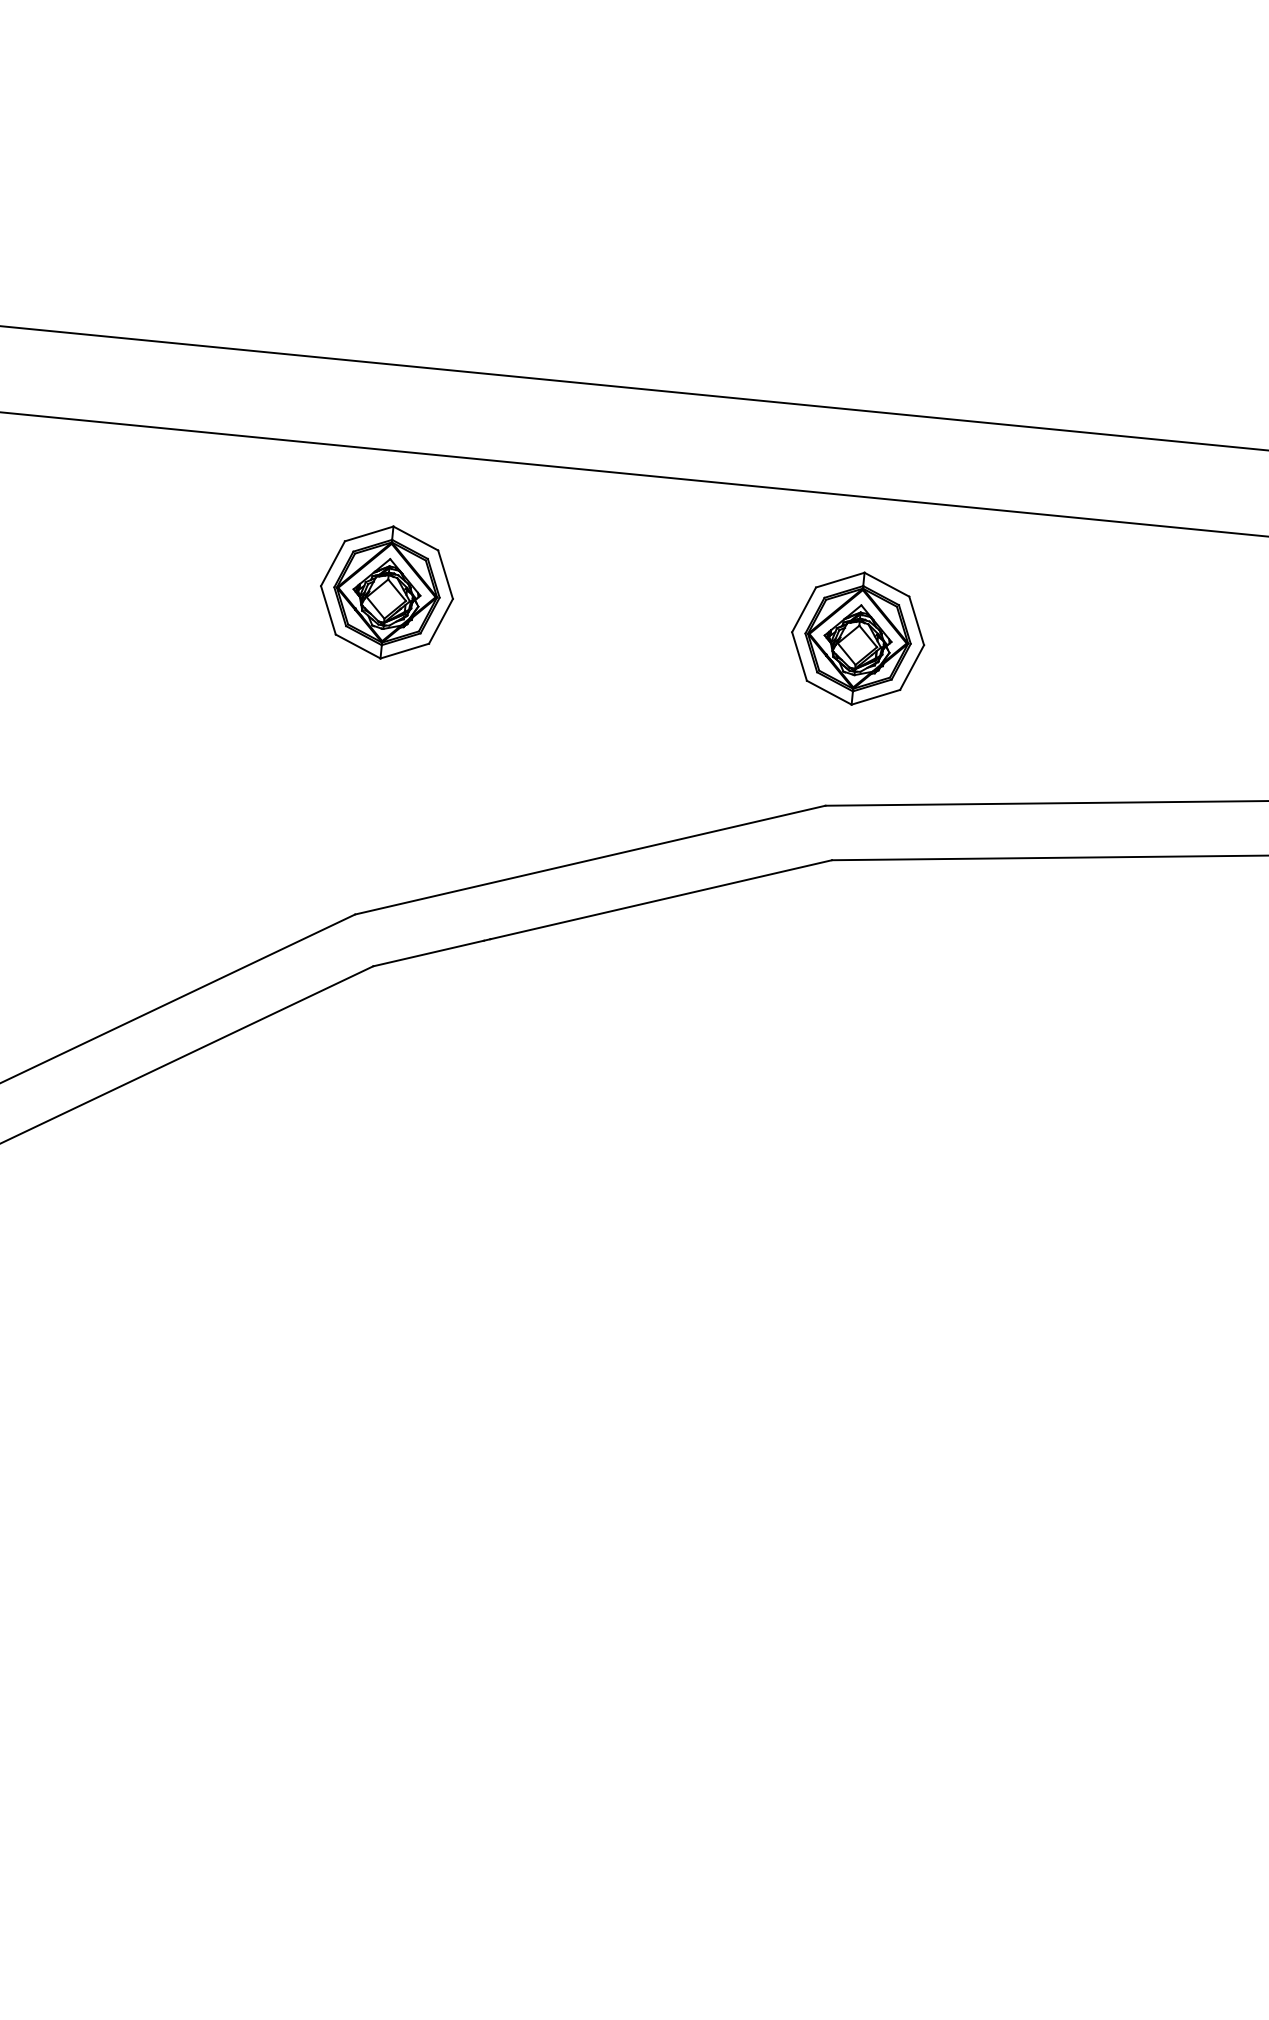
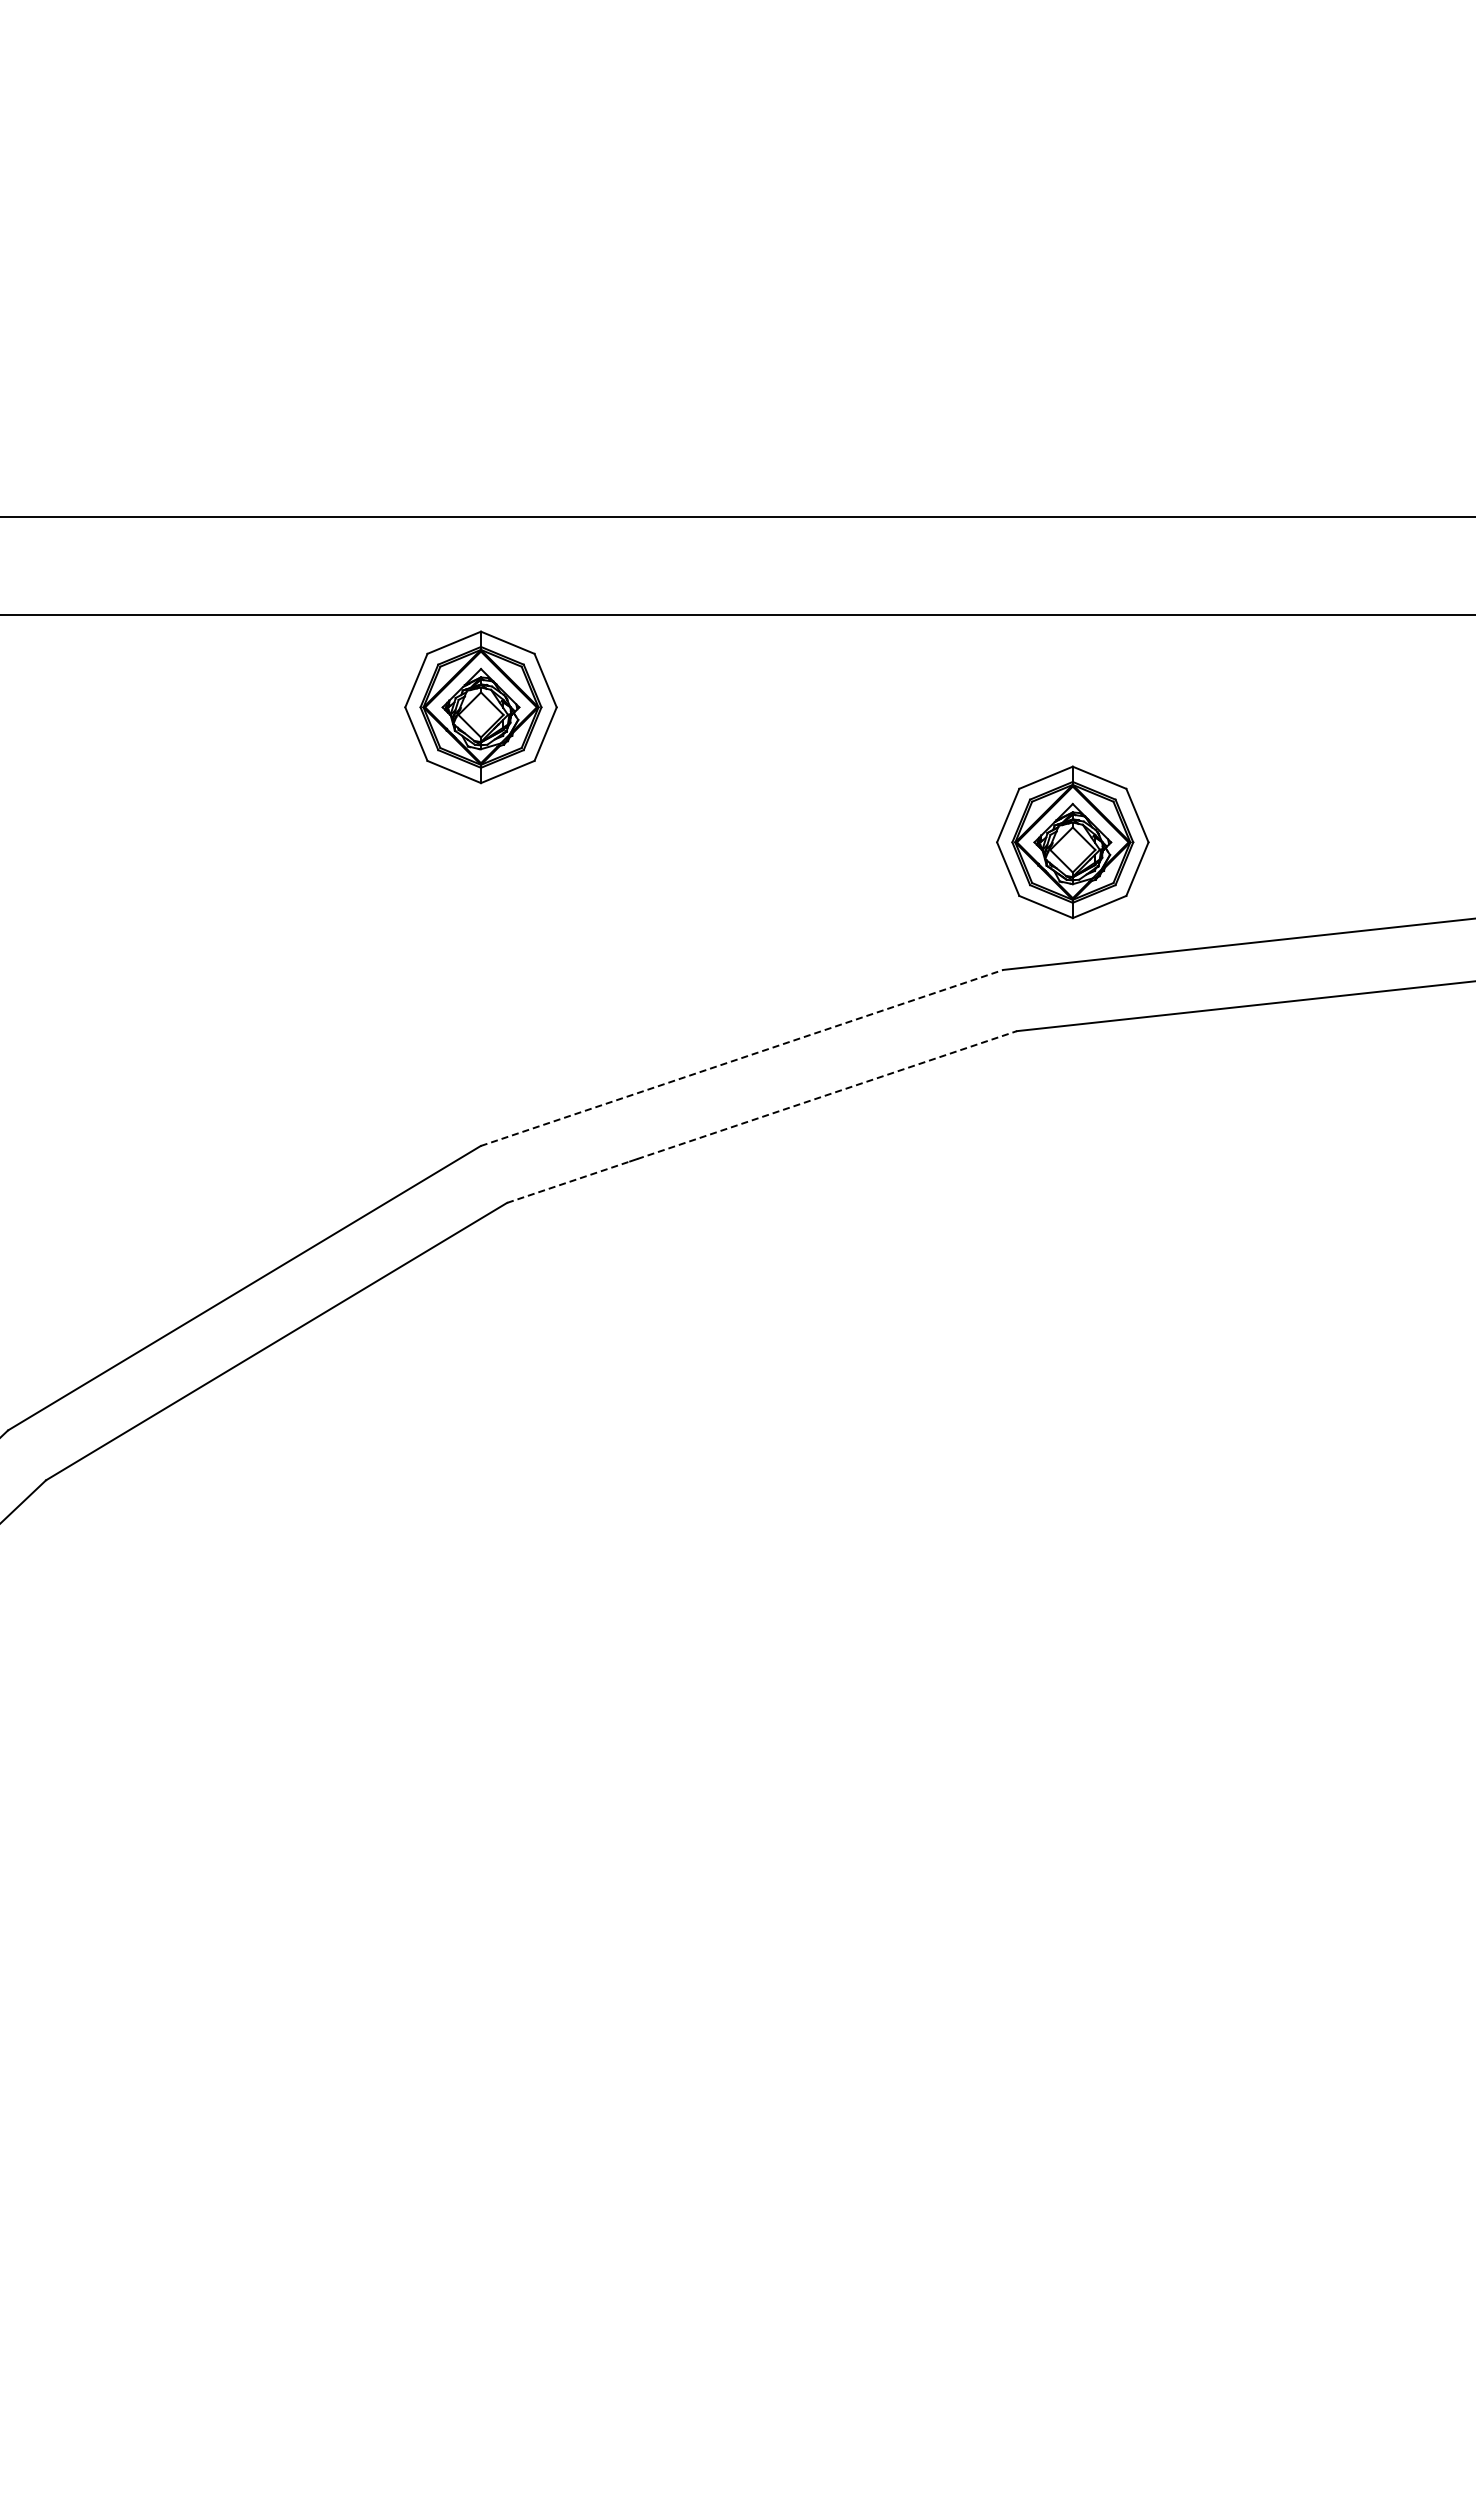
part: (386, 592) -> (480, 707), moved
part: (857, 638) -> (1072, 842), moved
line: (590, 859) -> (742, 1057), solid -> dashed
line: (661, 899) -> (827, 1094), solid -> dashed
line: (428, 953) -> (568, 1182), solid -> dashed

